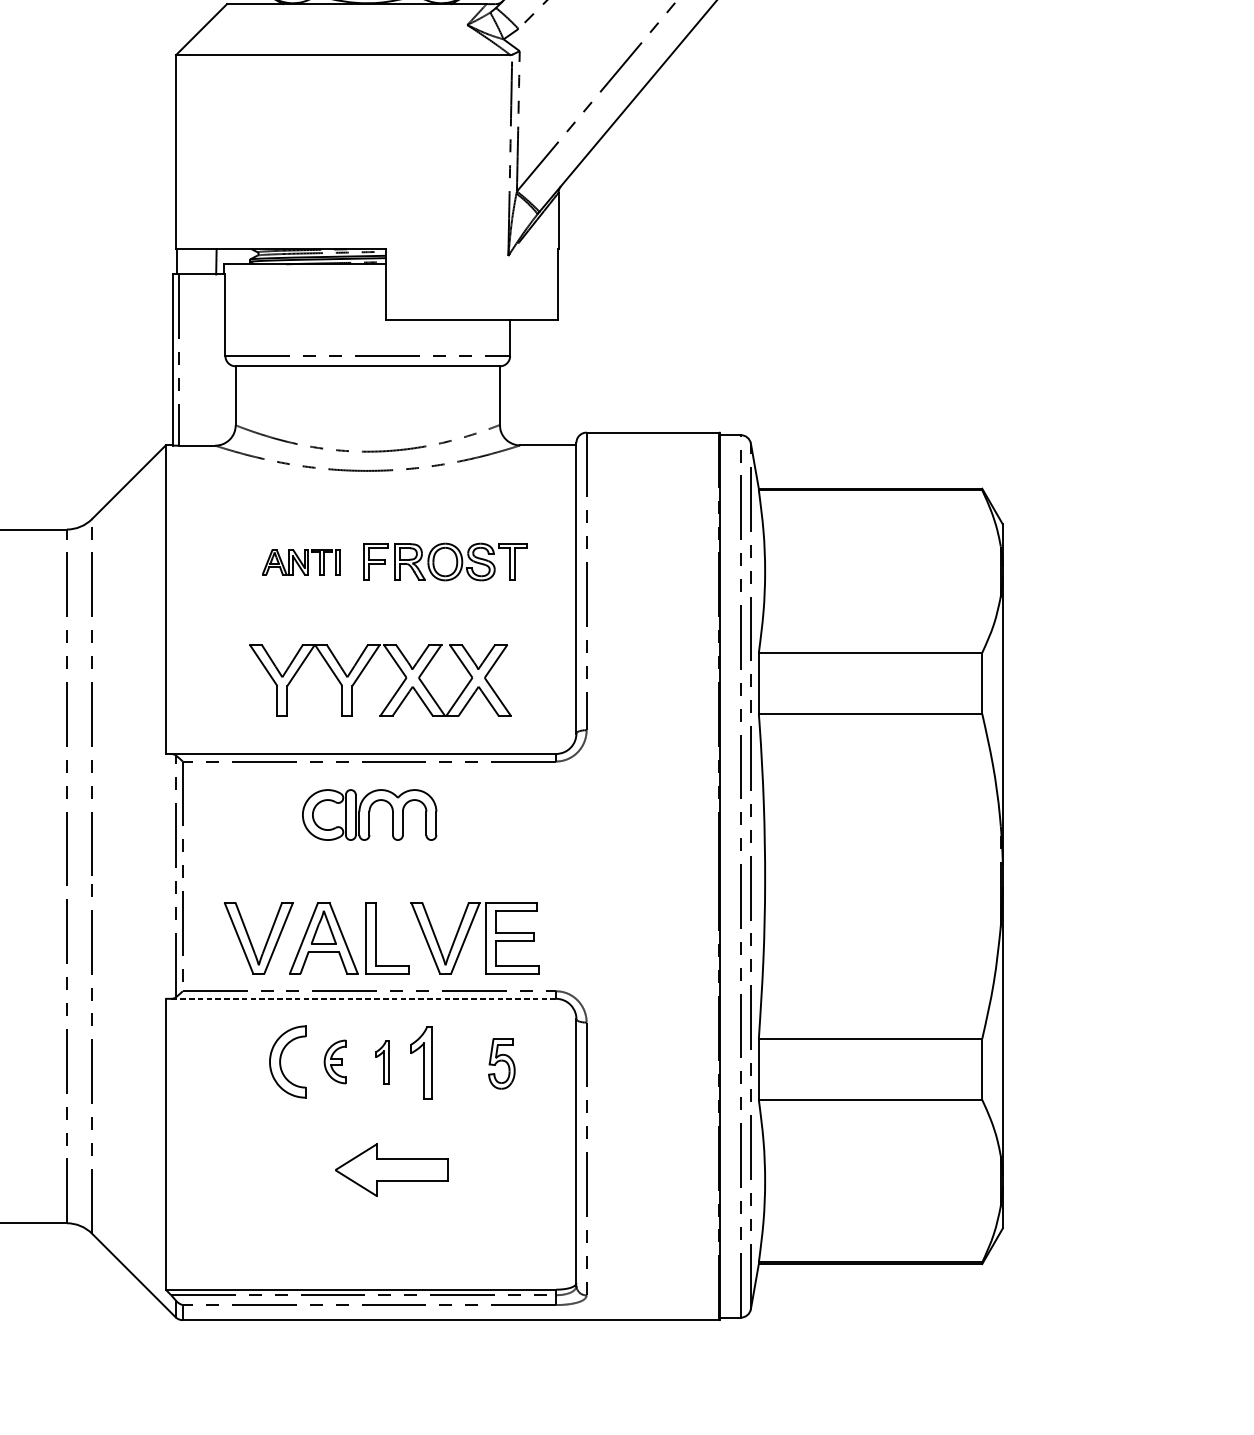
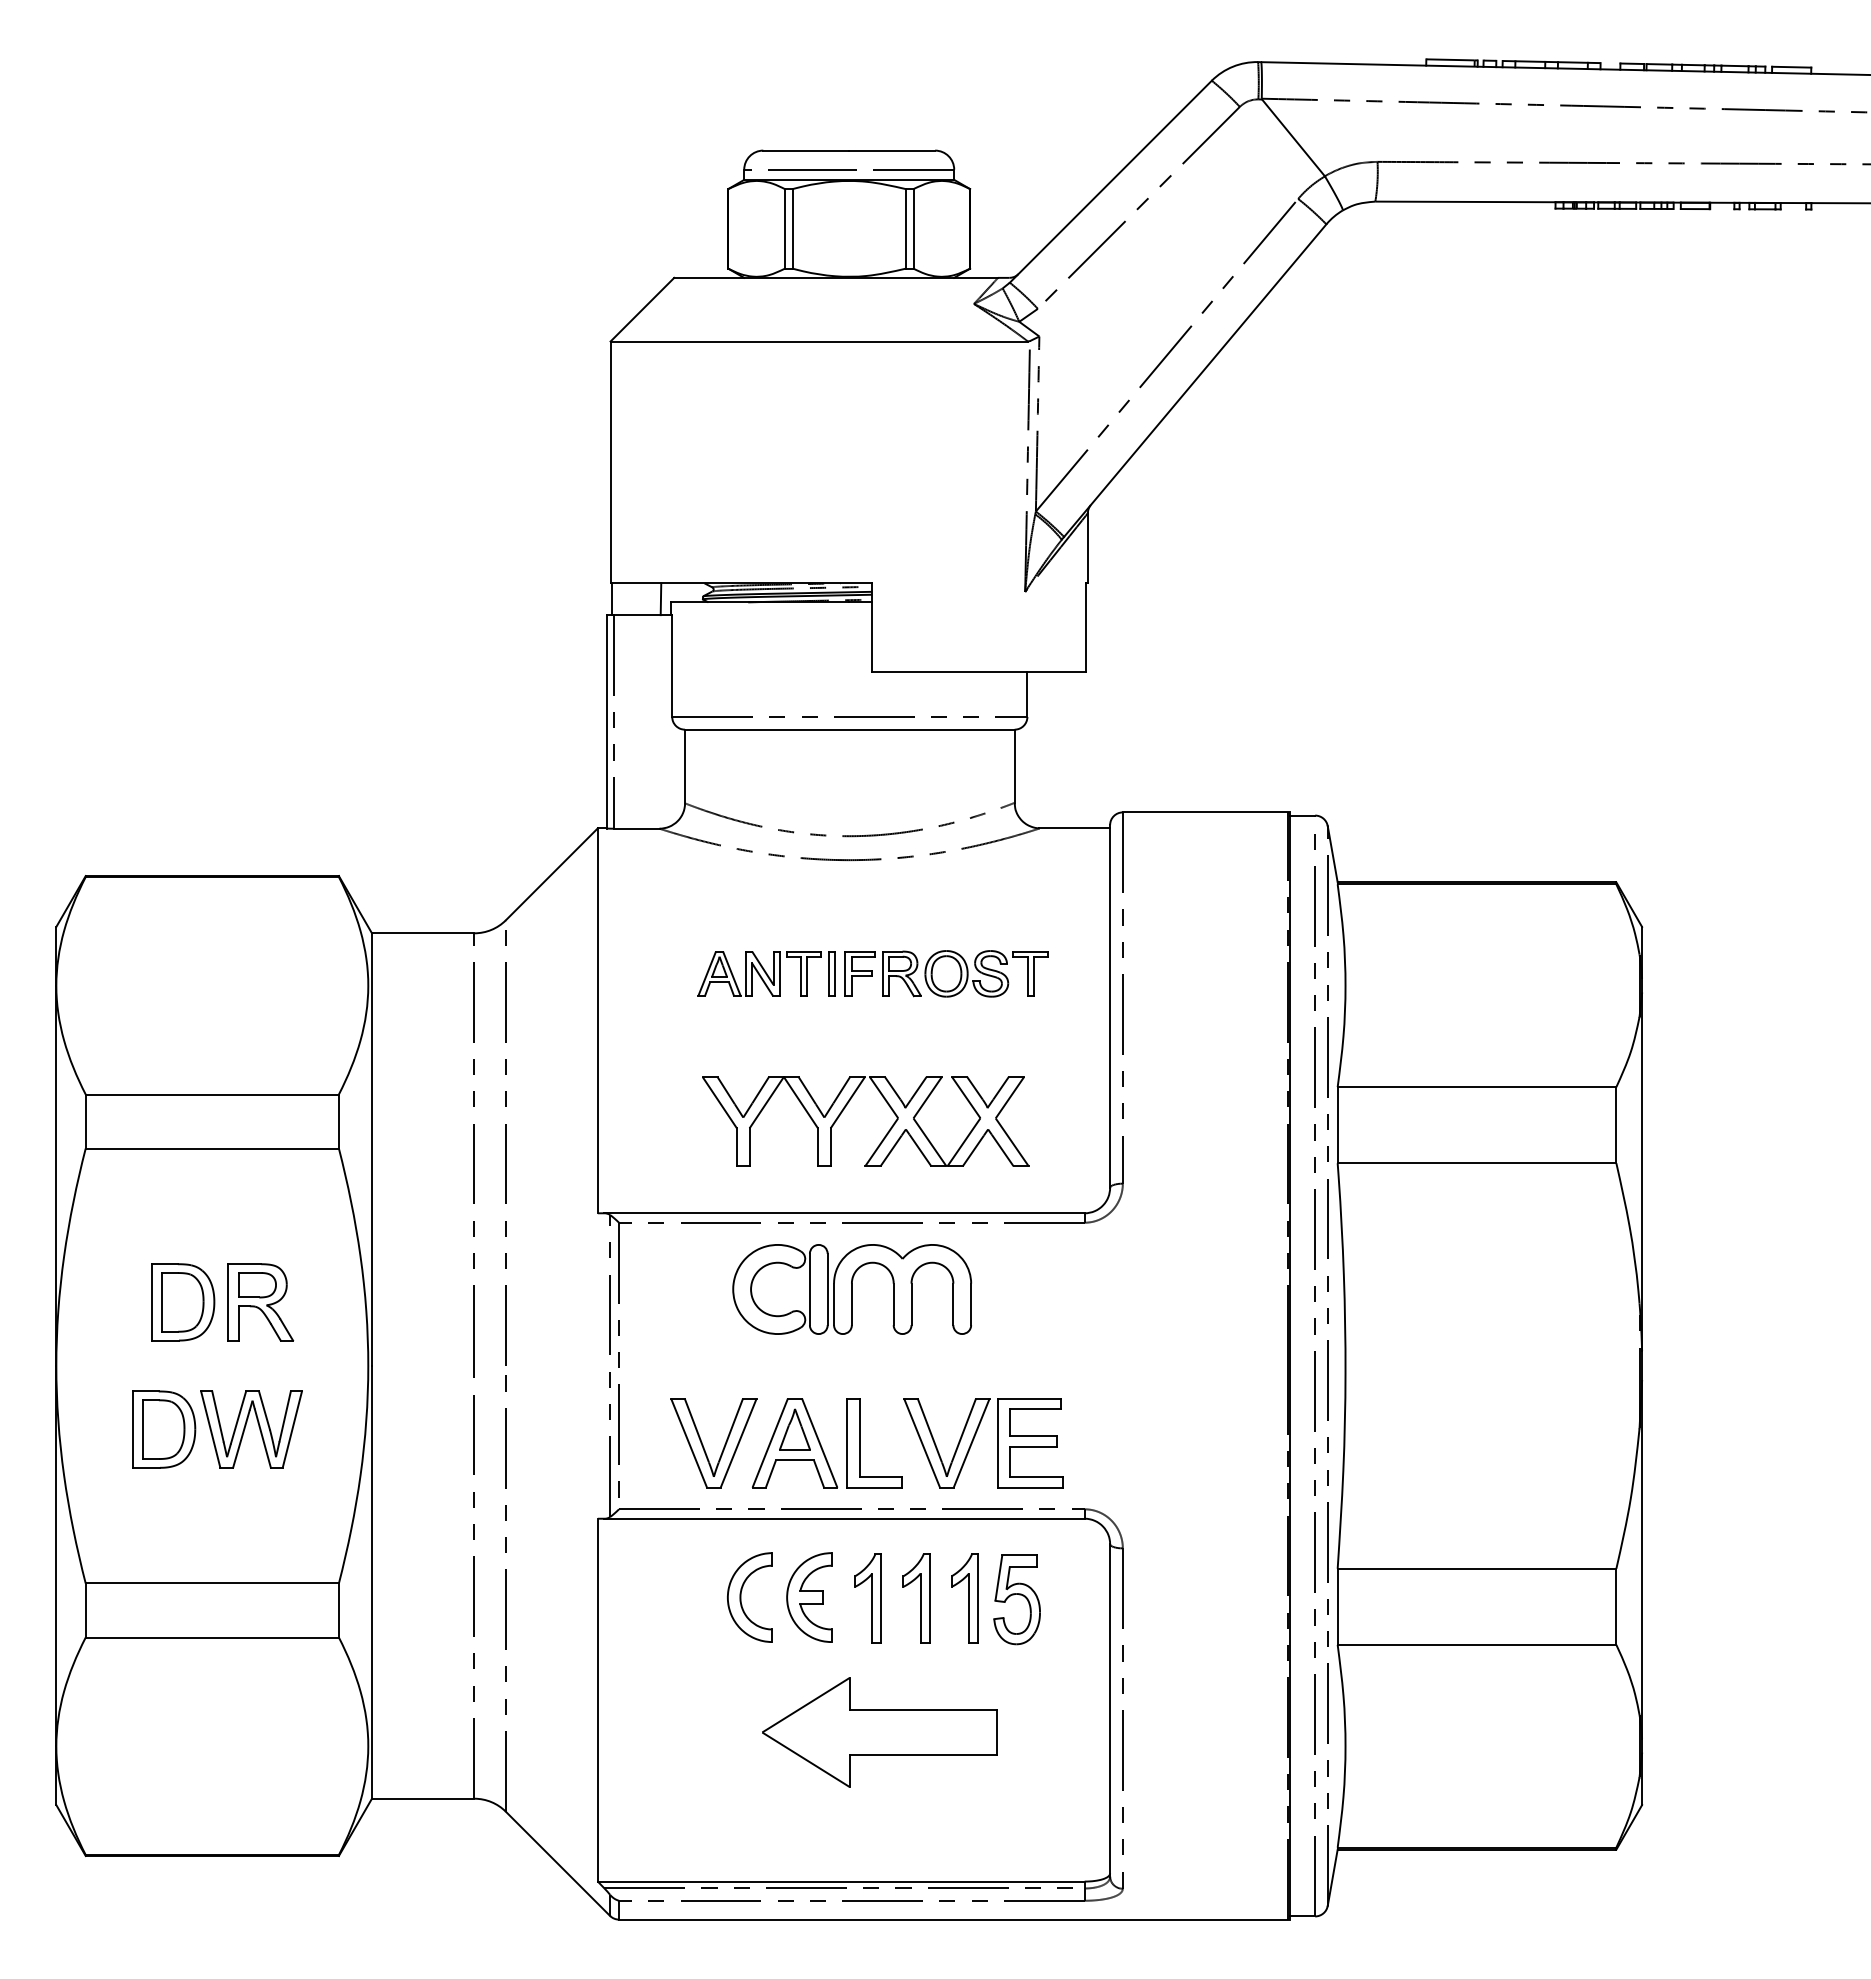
part: (300, 561) -> (766, 973), size x1.43
part: (369, 815) -> (851, 1289), size x1.43
line: (363, 998) -> (844, 1518), dashed -> solid
part: (335, 1061) -> (809, 1597), size x1.67
part: (381, 1062) -> (867, 1598), size x1.67
part: (459, 1062) -> (964, 1598), added
part: (501, 1063) -> (1016, 1599), size x1.43
part: (391, 1170) -> (879, 1732), size x1.67

